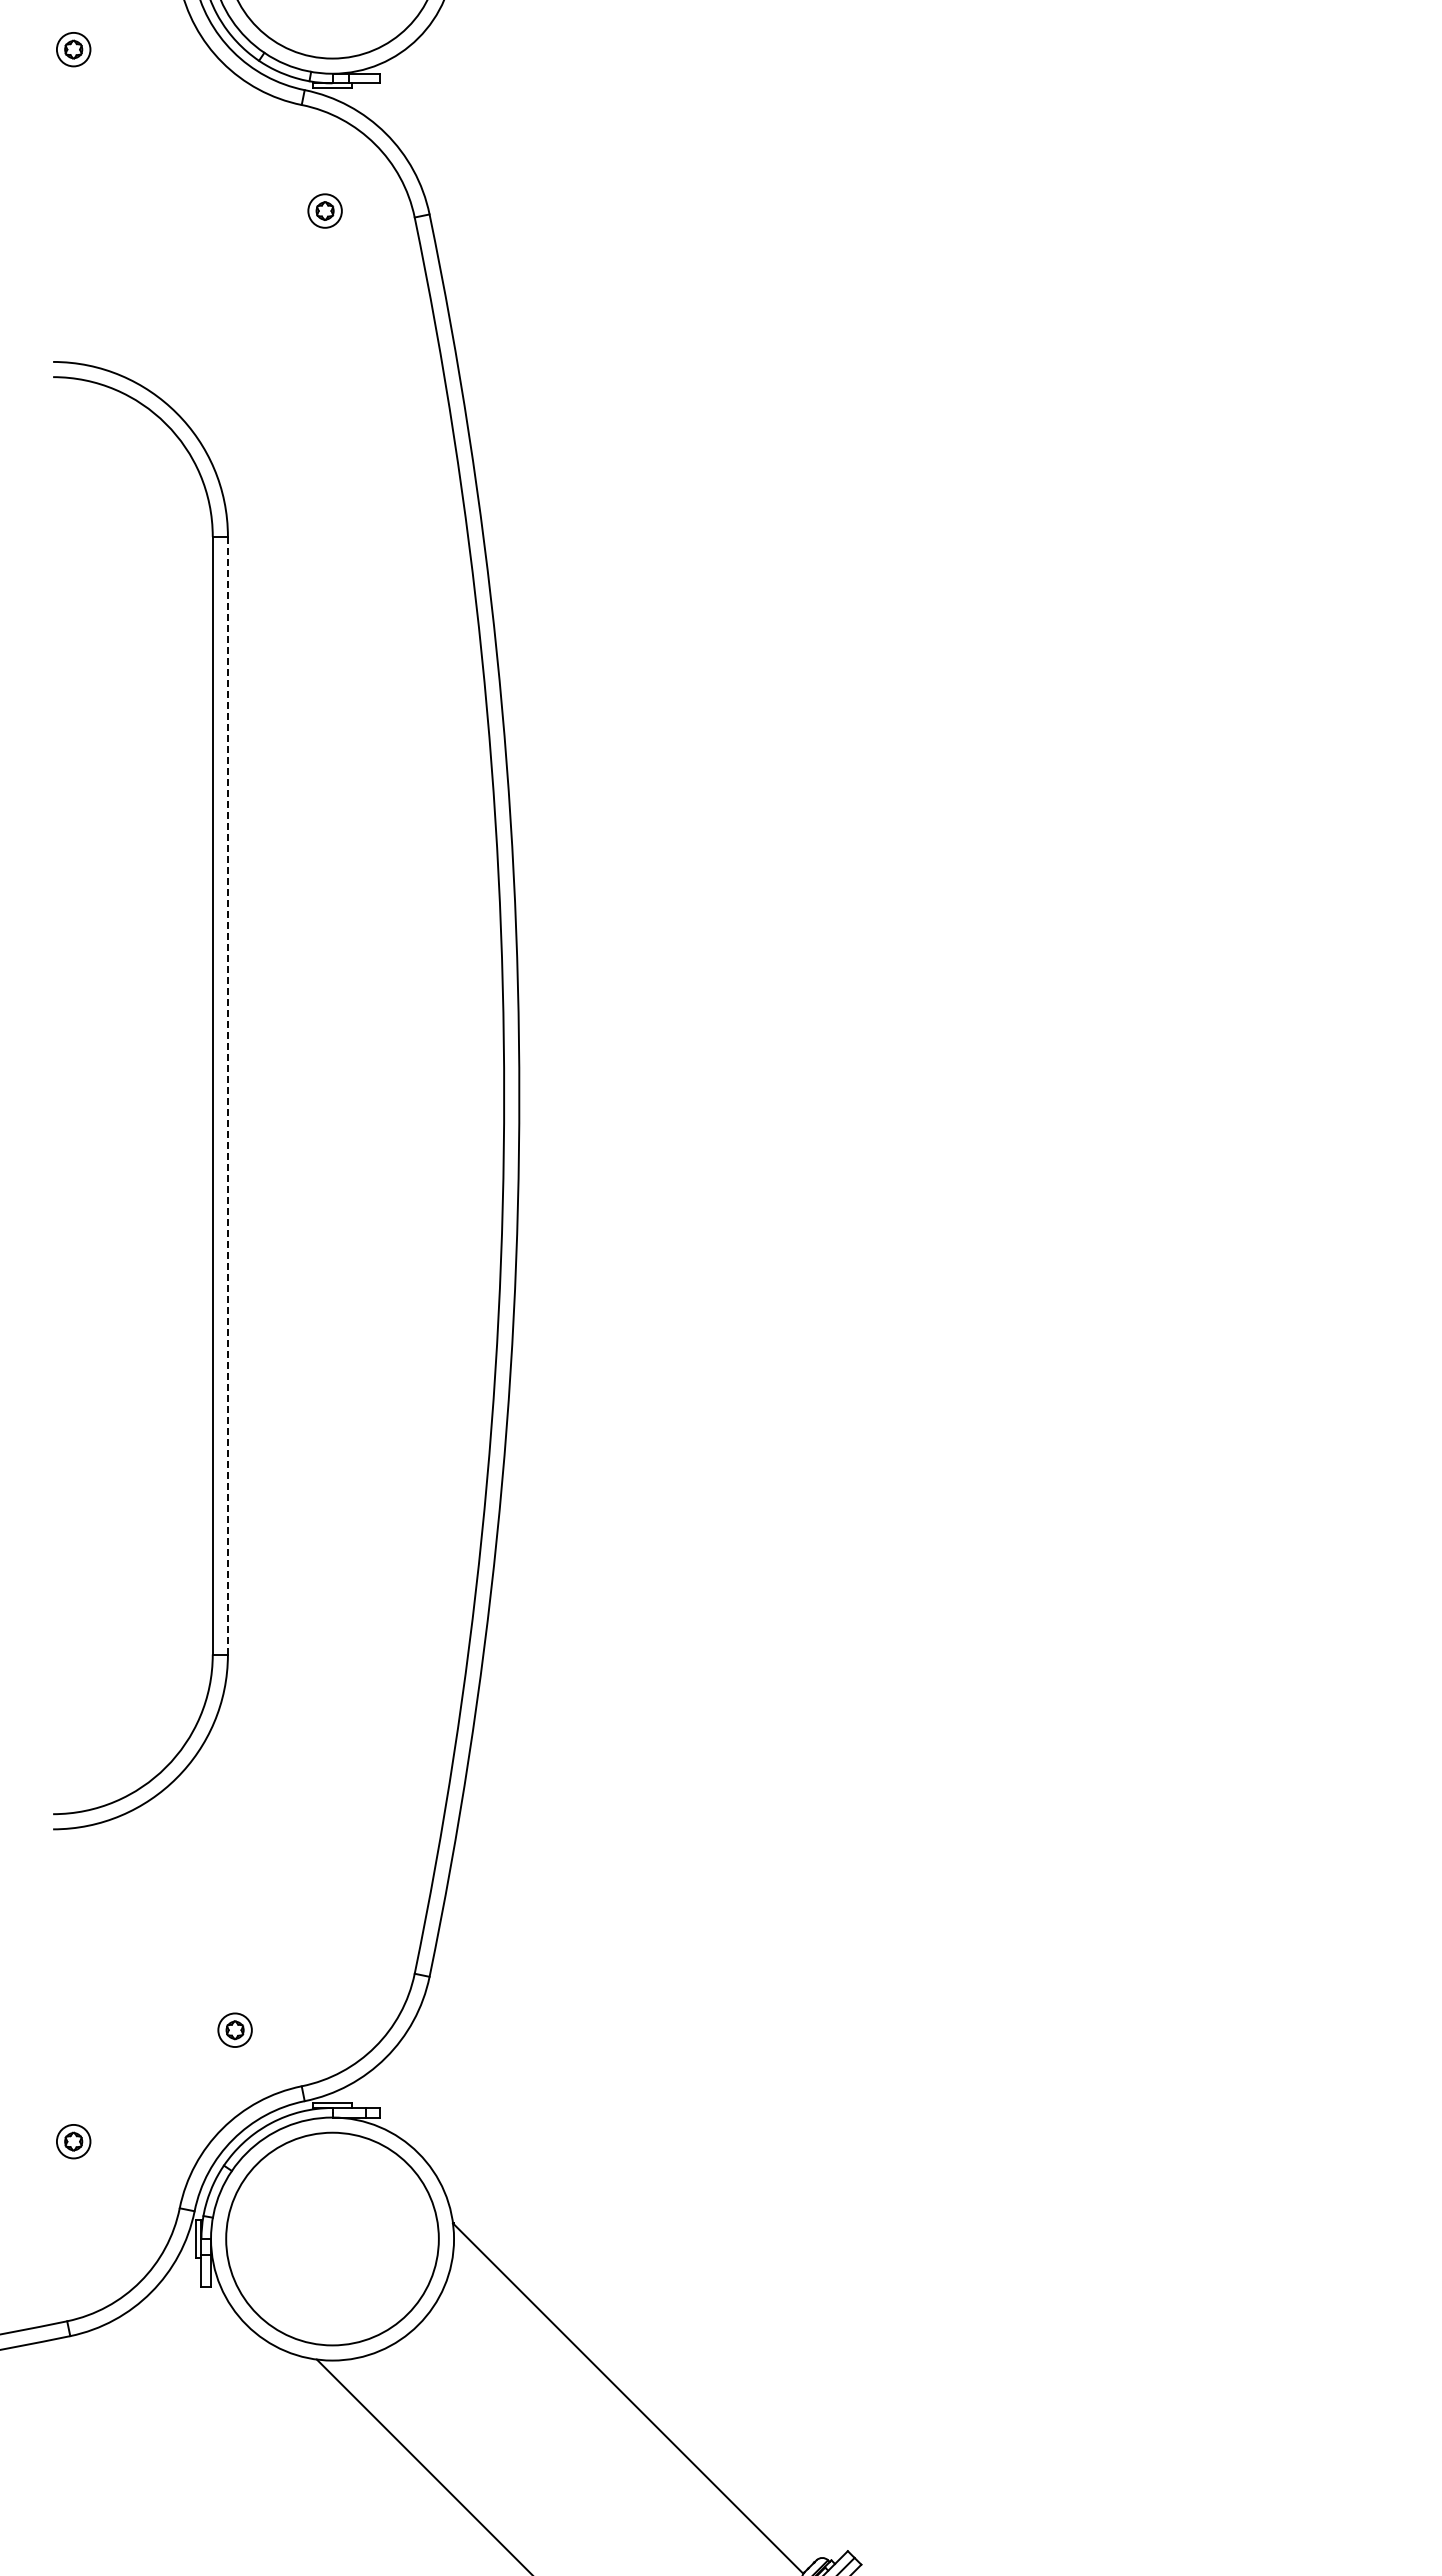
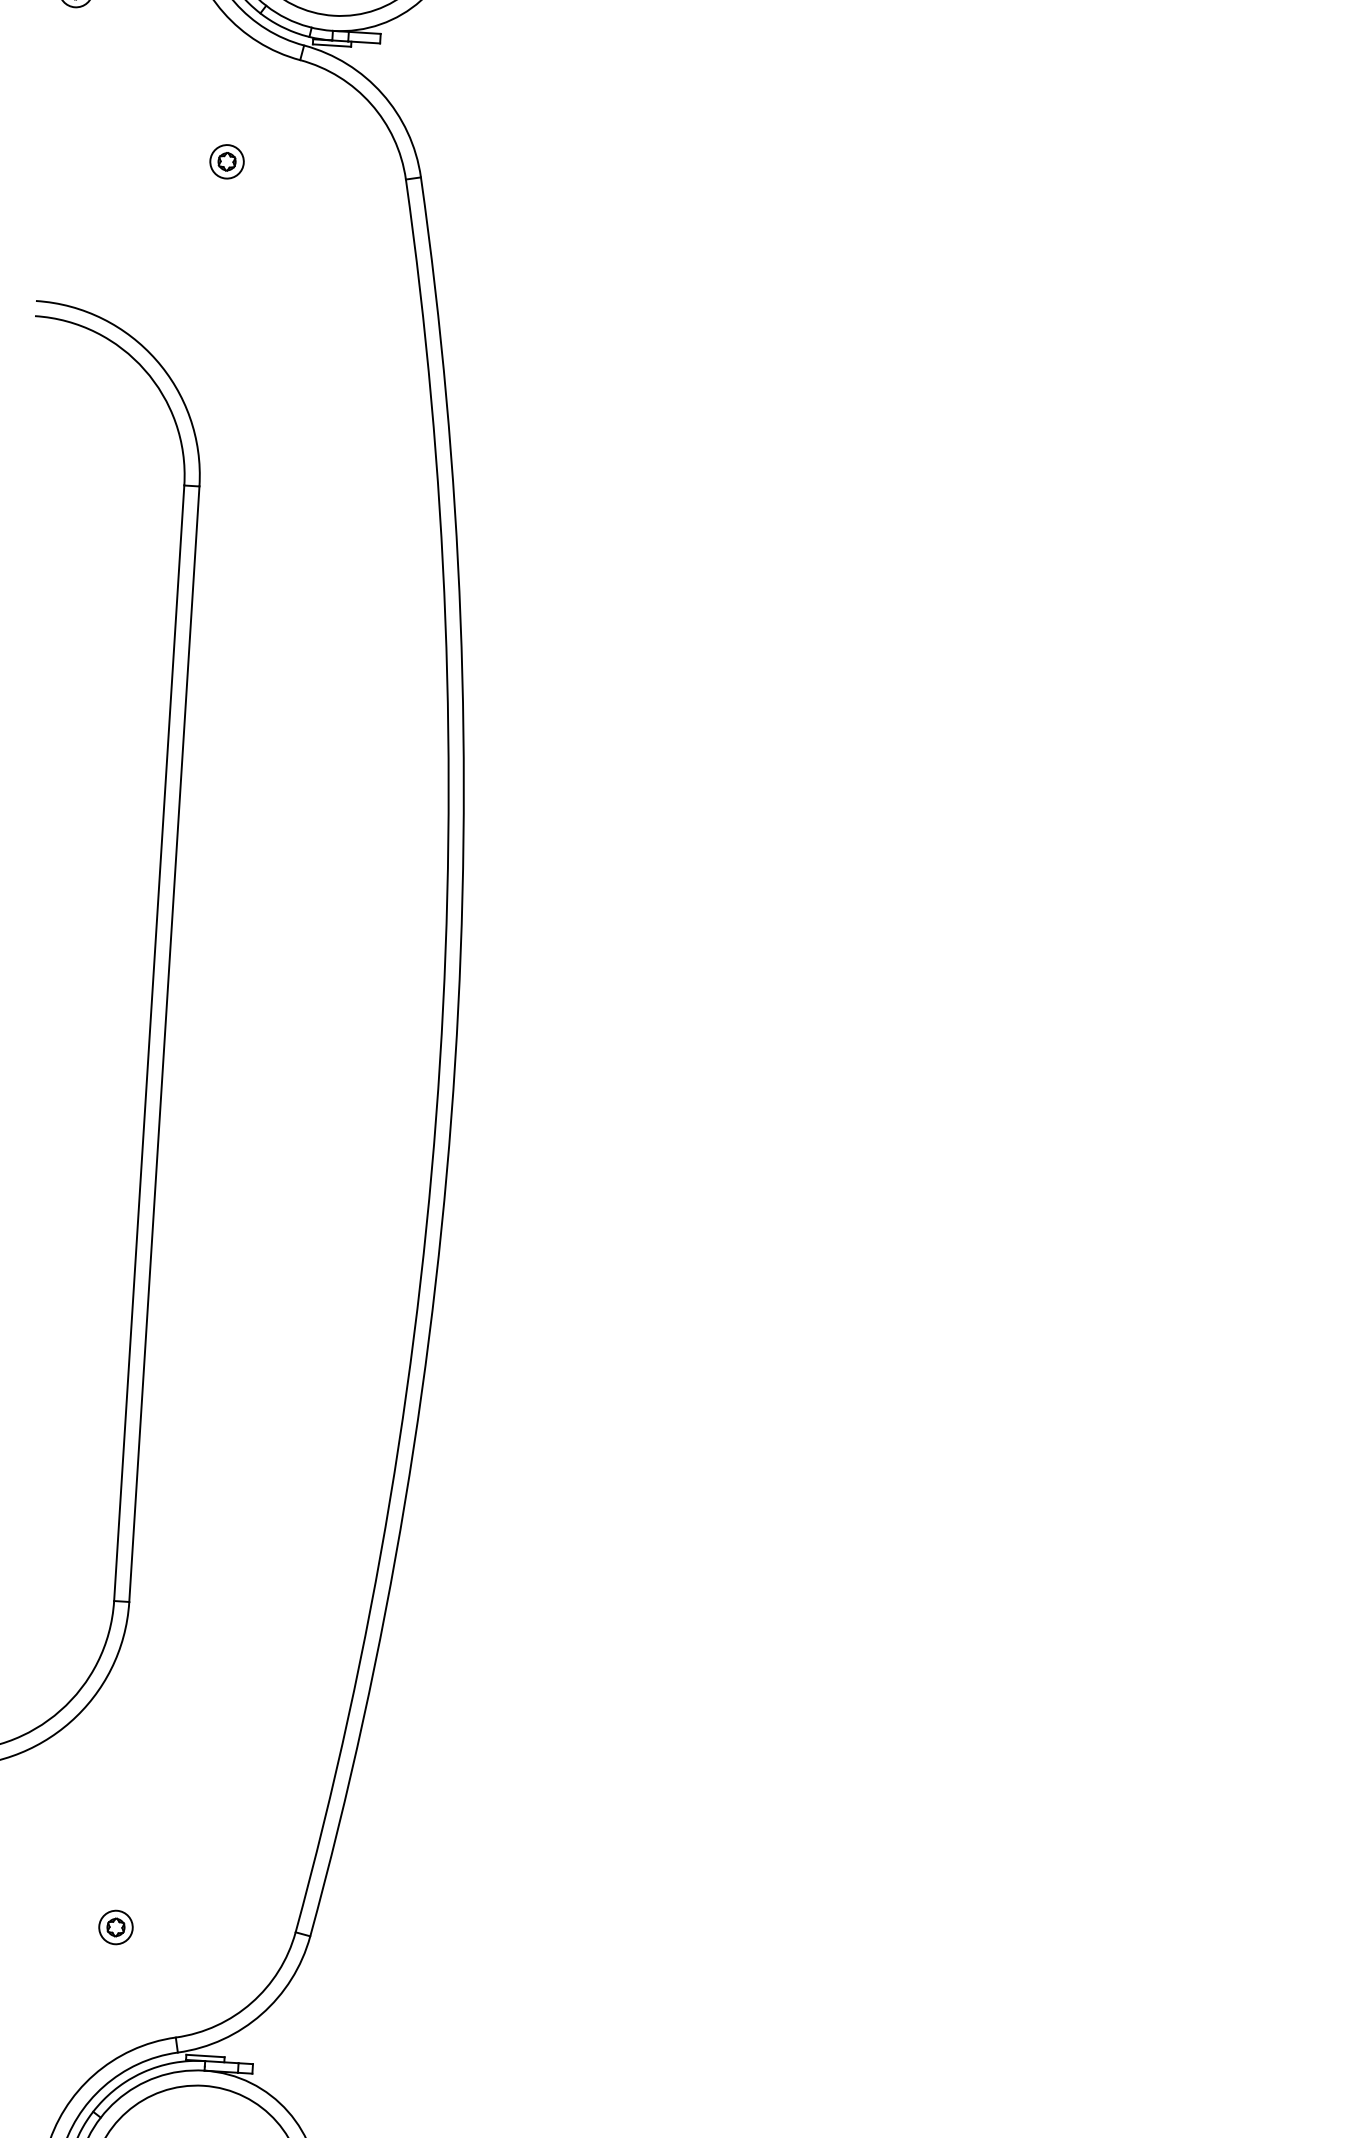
part: (324, 210) -> (226, 161), moved
line: (227, 1095) -> (163, 1044), dashed -> solid
part: (234, 2029) -> (115, 1926), moved

